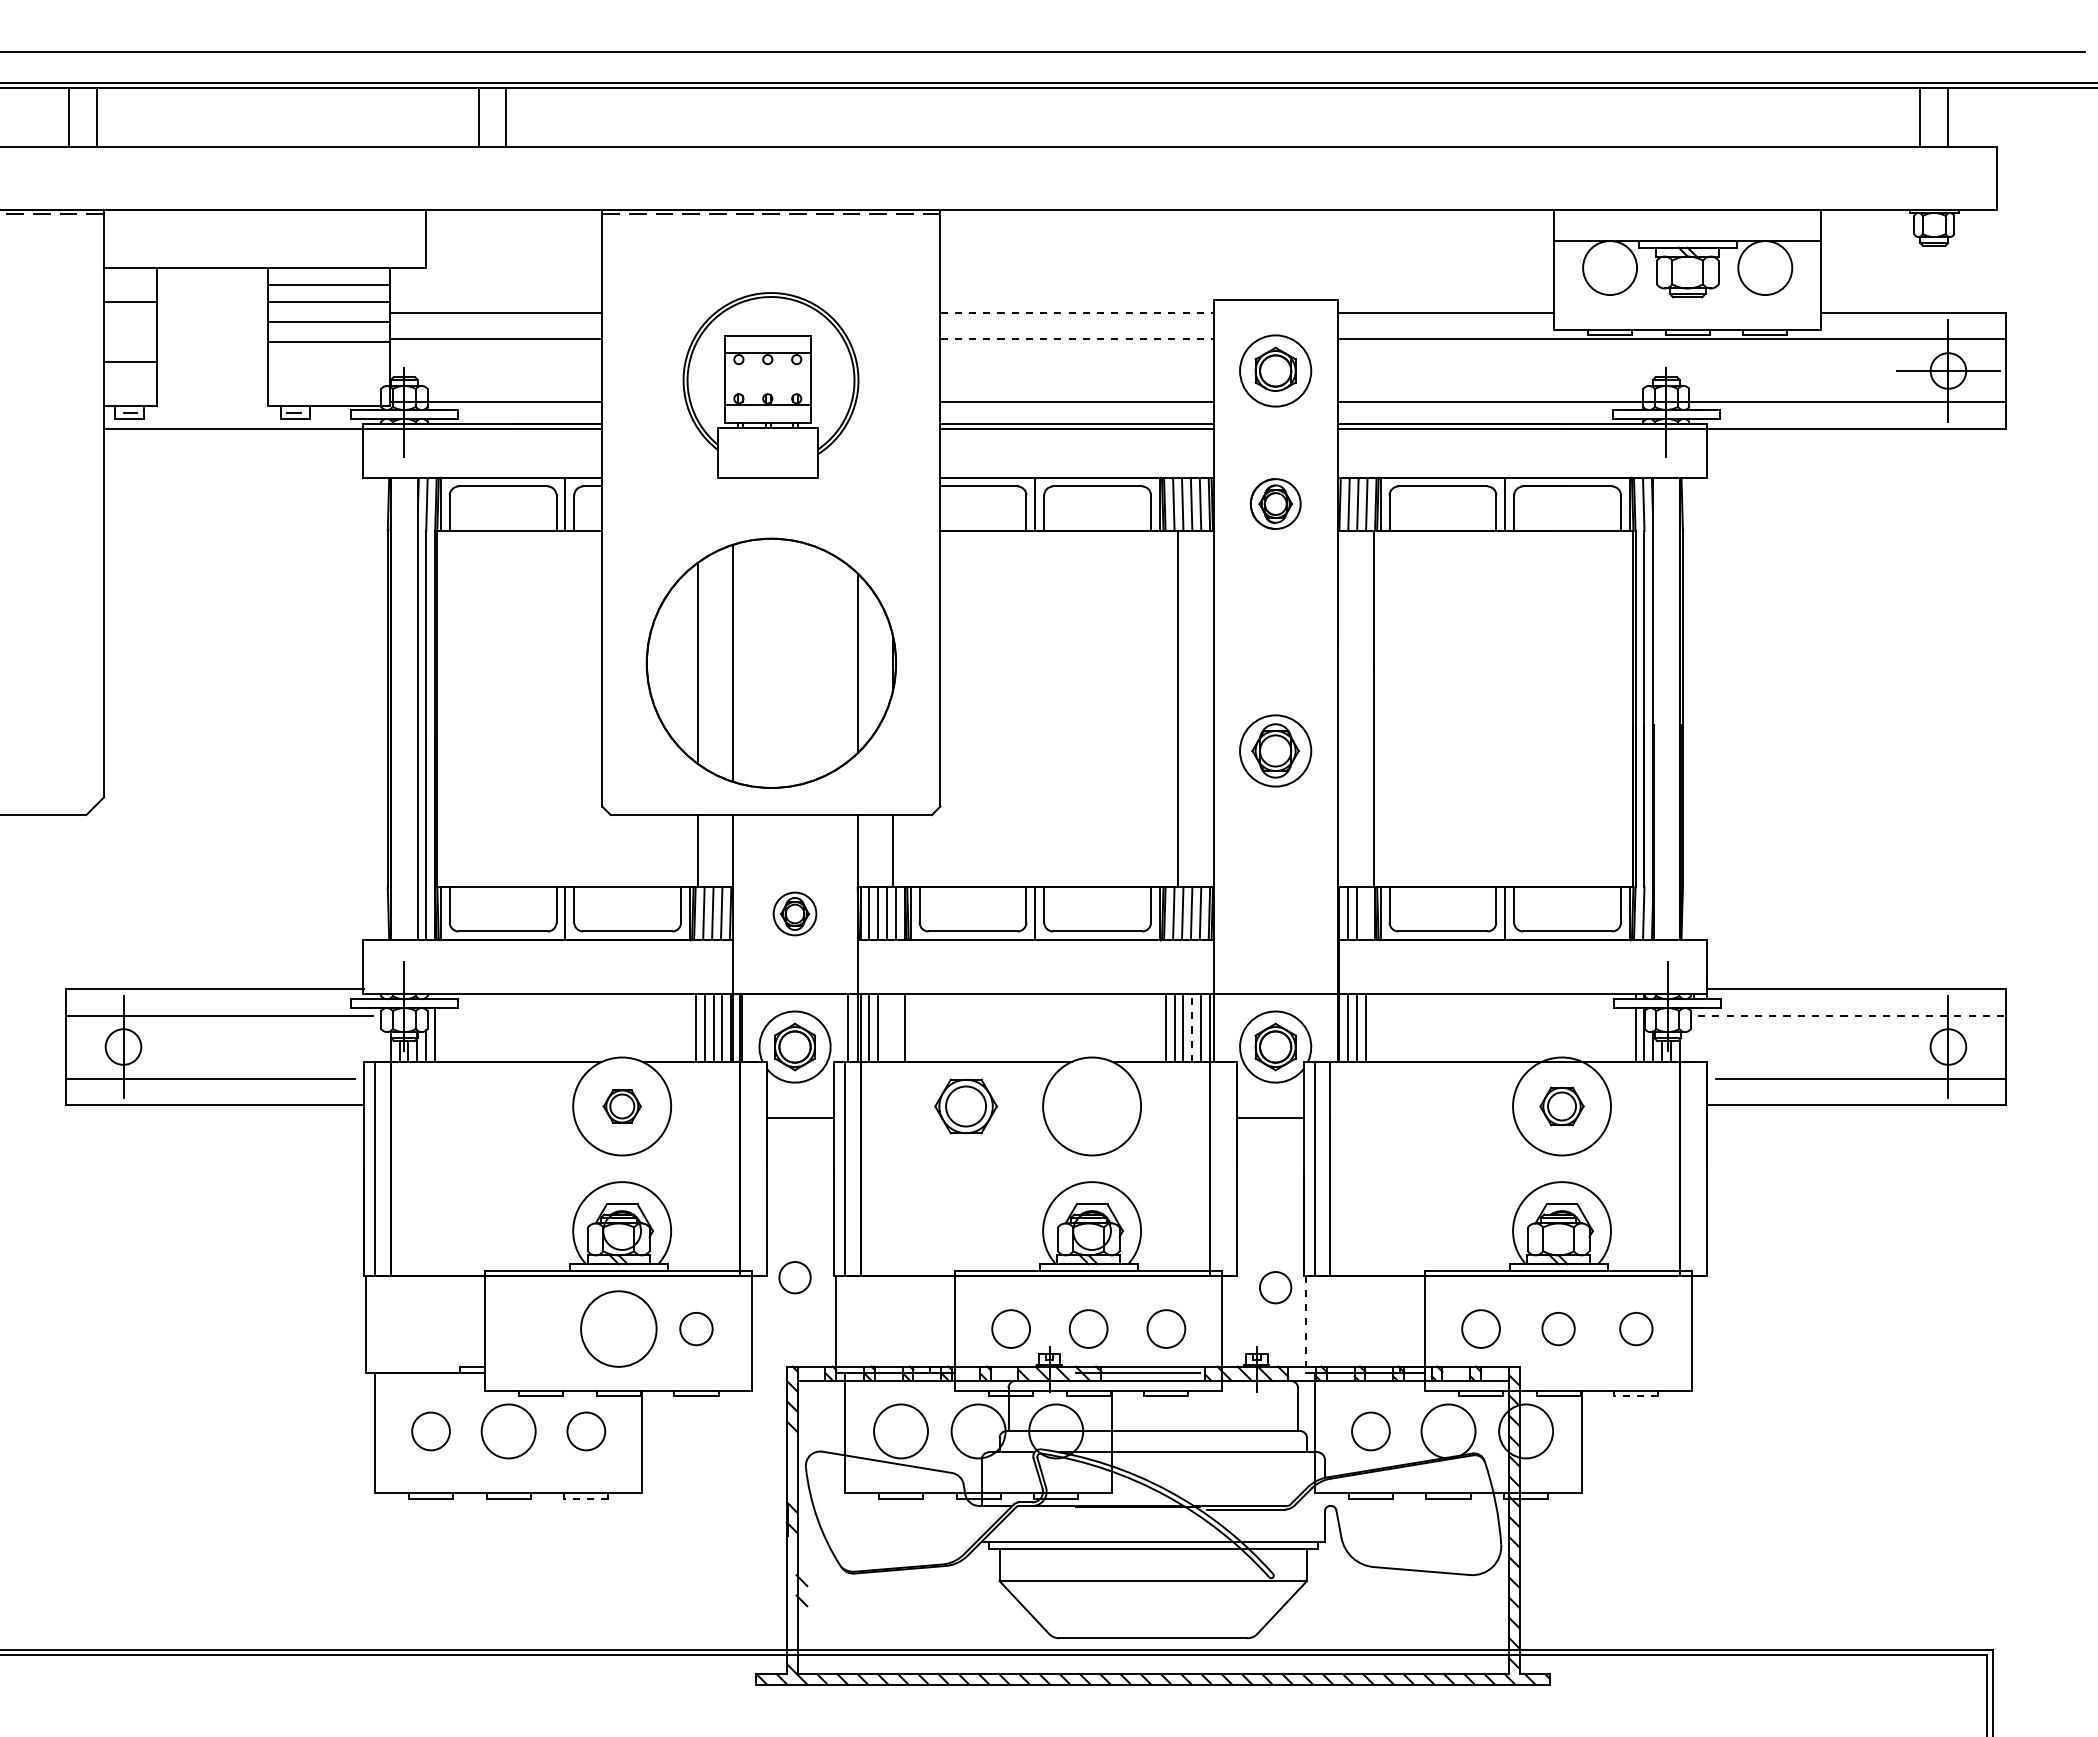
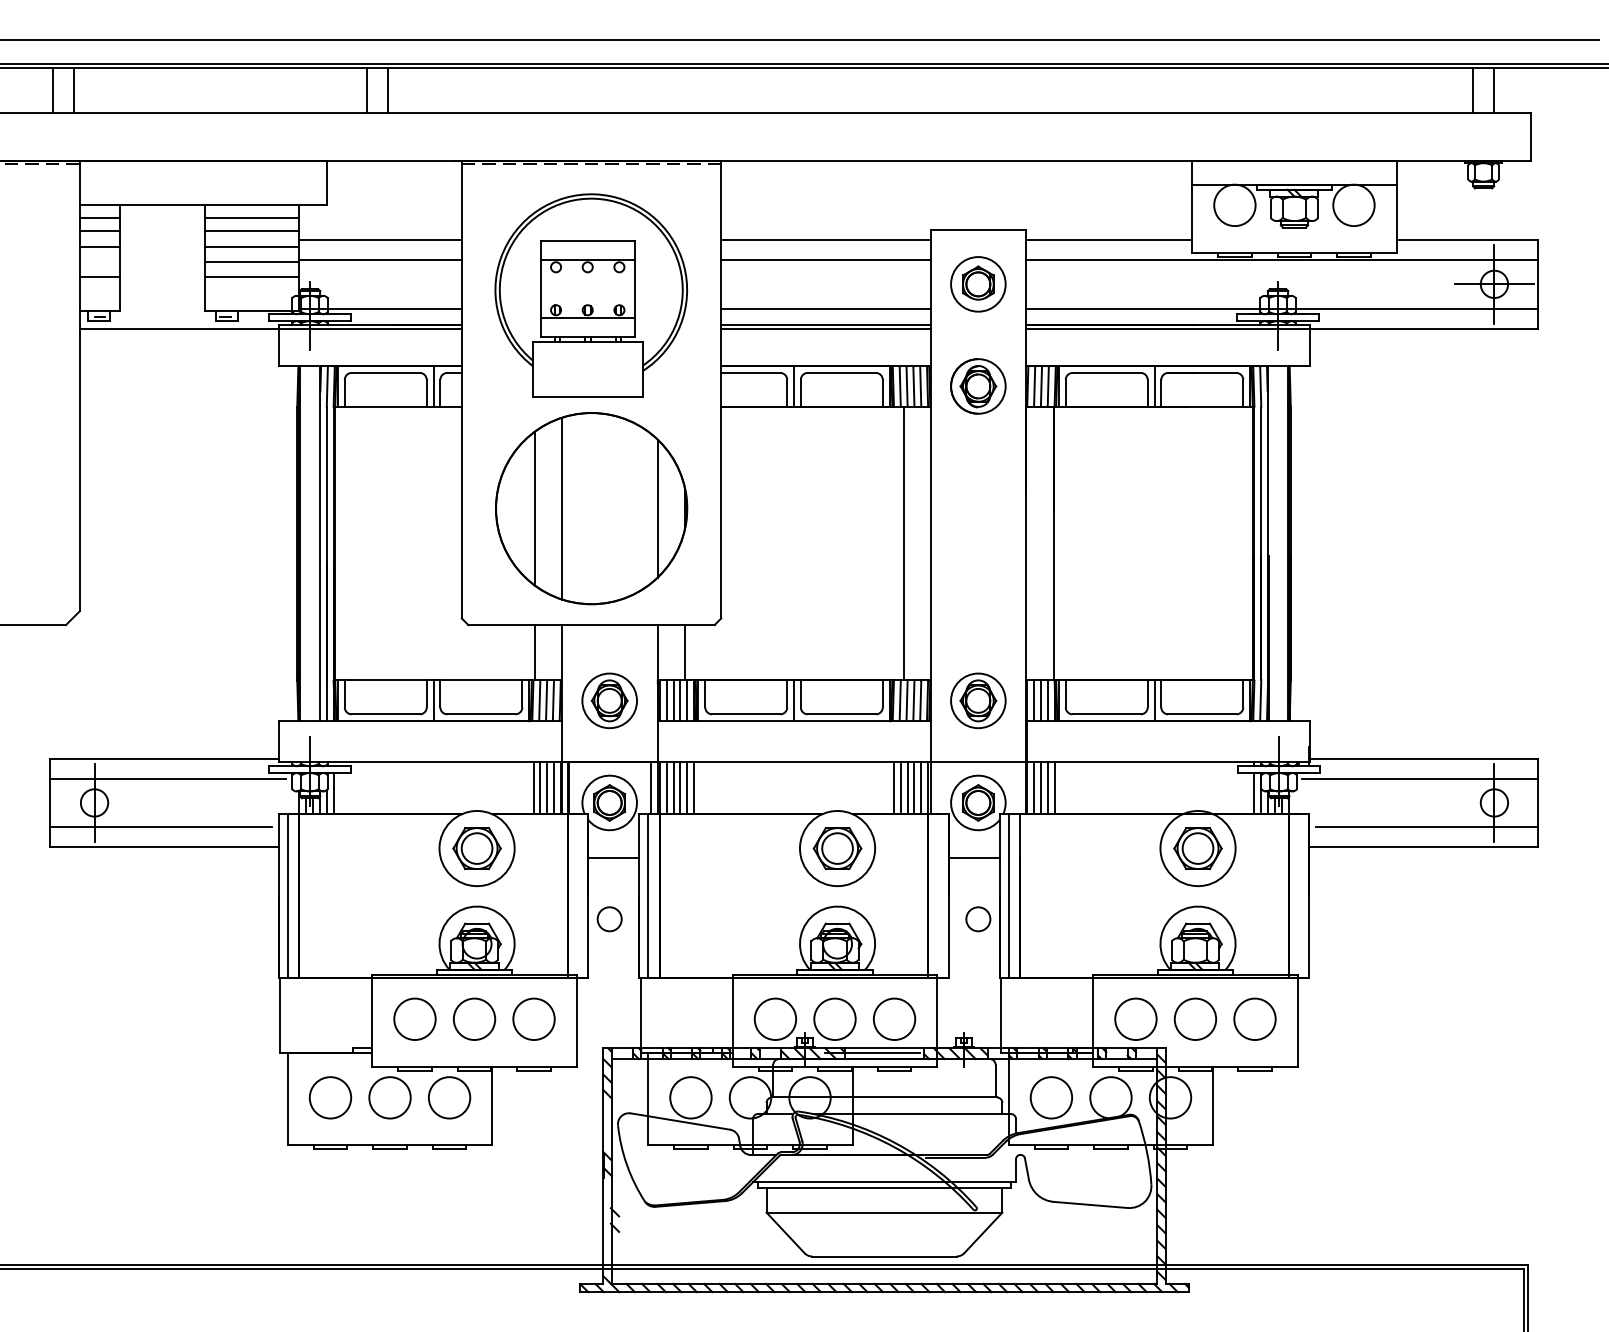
line: (130, 285) -> (99, 218), added
line: (1077, 313) -> (826, 240), dashed -> solid
line: (130, 321) -> (99, 246), added
line: (1077, 339) -> (826, 260), dashed -> solid
line: (328, 361) -> (251, 277), added
part: (770, 384) -> (590, 294), size x1.43
part: (1275, 503) -> (978, 386), size x1.43
part: (1275, 750) -> (978, 700), moved
part: (794, 913) -> (609, 700), size x1.67
line: (1366, 913) -> (1048, 700), added
line: (1851, 1015) -> (1420, 778), dashed -> solid
line: (887, 1027) -> (680, 787), added
line: (896, 1027) -> (687, 787), added
line: (1192, 1027) -> (914, 787), dashed -> solid
line: (1374, 1027) -> (1054, 787), added
part: (622, 1106) -> (477, 848), size x1.67
part: (966, 1106) -> (837, 848), moved
part: (1561, 1106) -> (1197, 848), size x1.43
circle: (794, 1277) -> (609, 919), moved
circle: (1275, 1287) -> (978, 919), moved
line: (1305, 1324) -> (1001, 1015), dashed -> solid
circle: (541, 1328) -> (415, 1018), added
circle: (696, 1328) -> (534, 1018), size x1.67
circle: (1088, 1328) -> (834, 1018), size x1.43
circle: (1166, 1328) -> (894, 1018), size x1.43
circle: (1558, 1328) -> (1195, 1018), size x1.67
circle: (1636, 1328) -> (1255, 1018), size x1.67
circle: (618, 1329) -> (474, 1019), size x0.71
circle: (1011, 1329) -> (775, 1019), size x1.43
circle: (1481, 1329) -> (1136, 1019), size x1.43
line: (1635, 1396) -> (1254, 1071), dashed -> solid
circle: (430, 1431) -> (330, 1097), size x1.43
circle: (586, 1431) -> (449, 1097), size x1.43
circle: (1370, 1431) -> (1051, 1097), size x1.43
line: (585, 1498) -> (448, 1149), dashed -> solid

